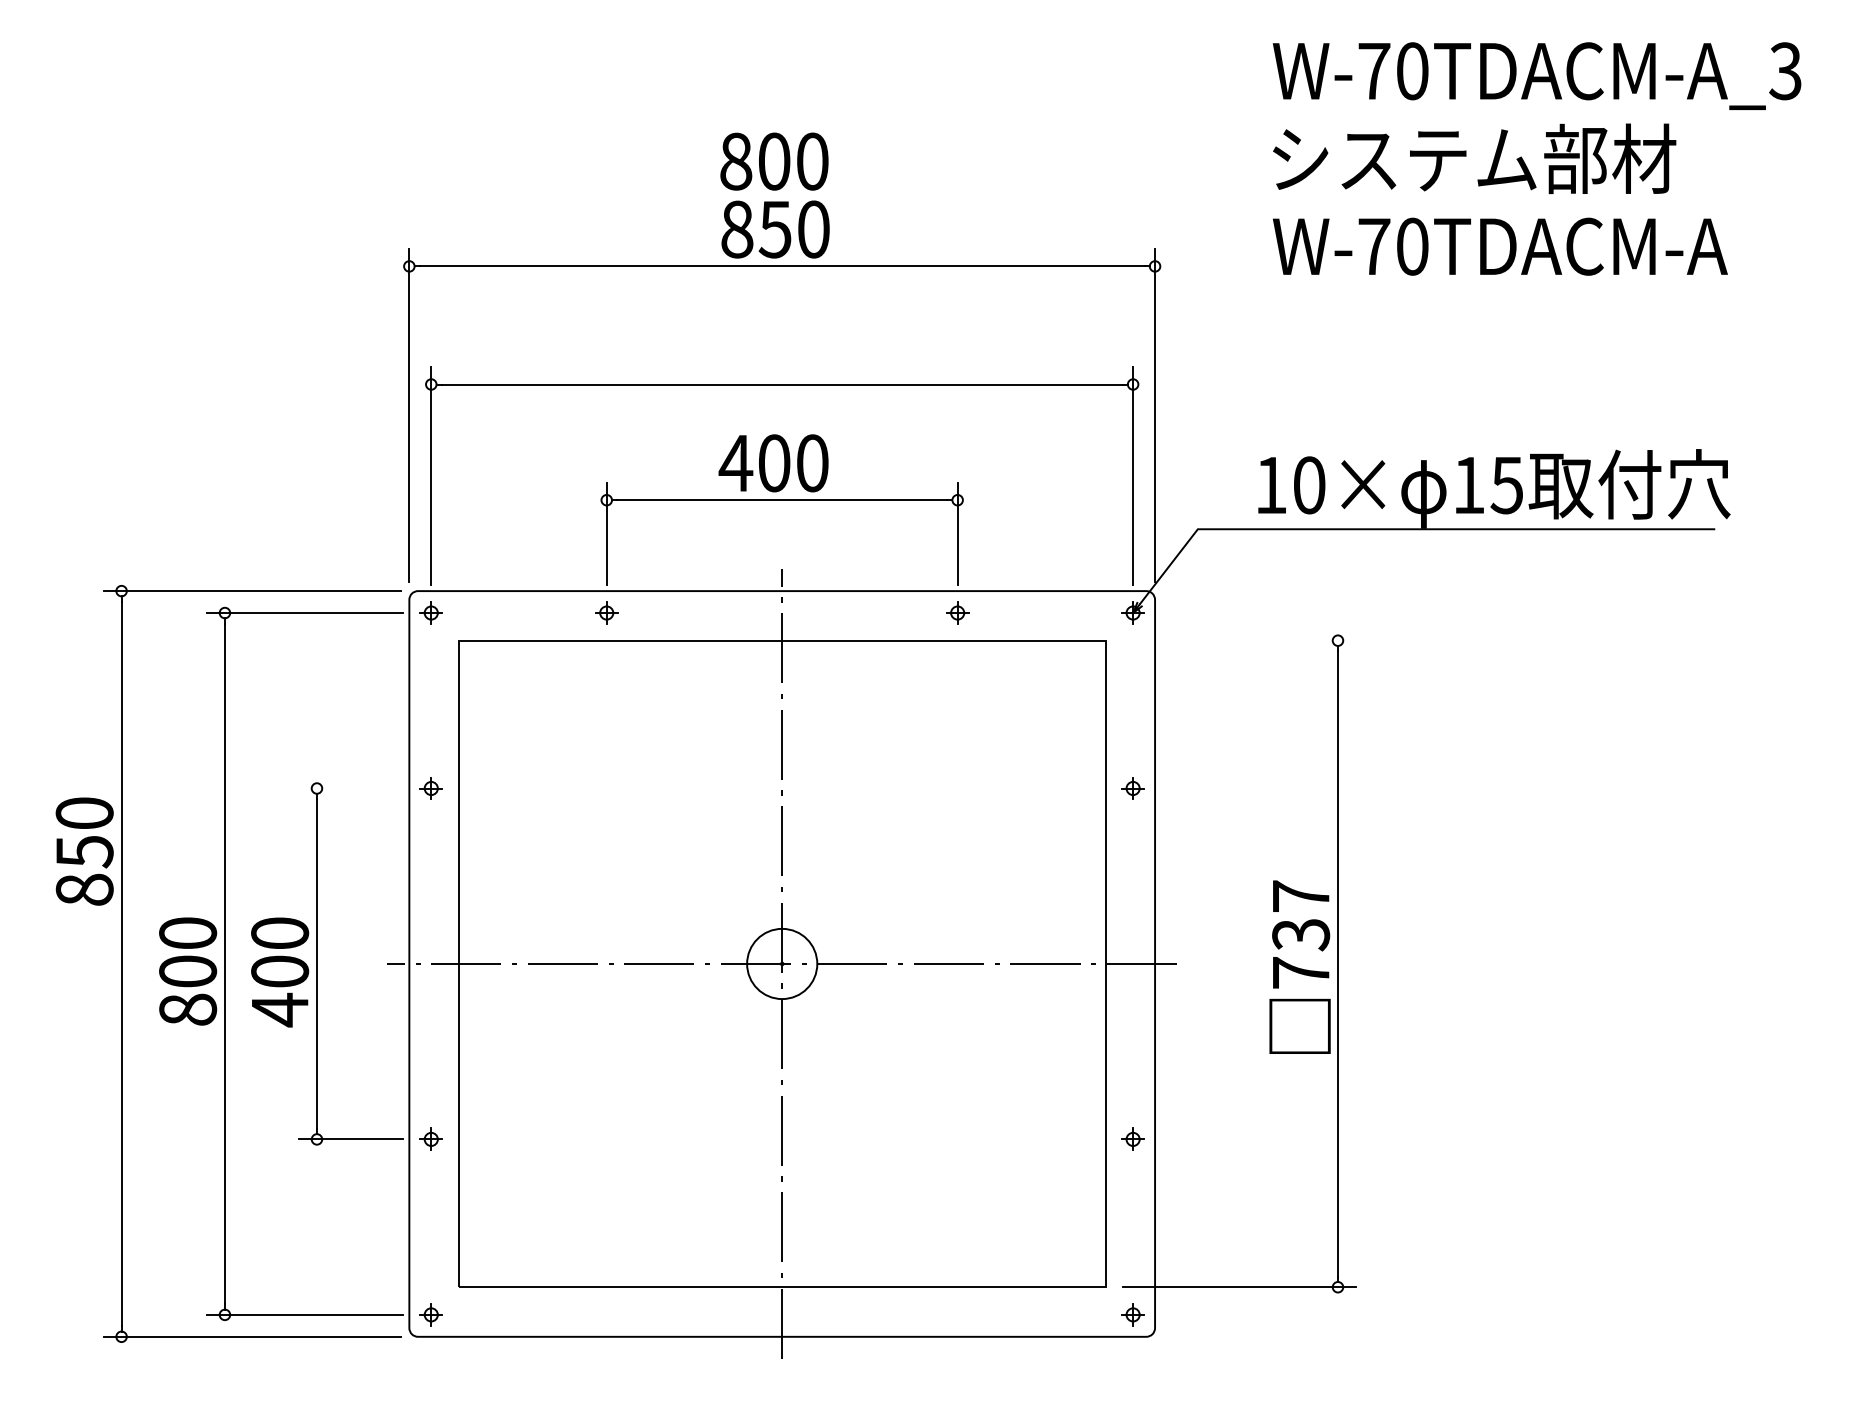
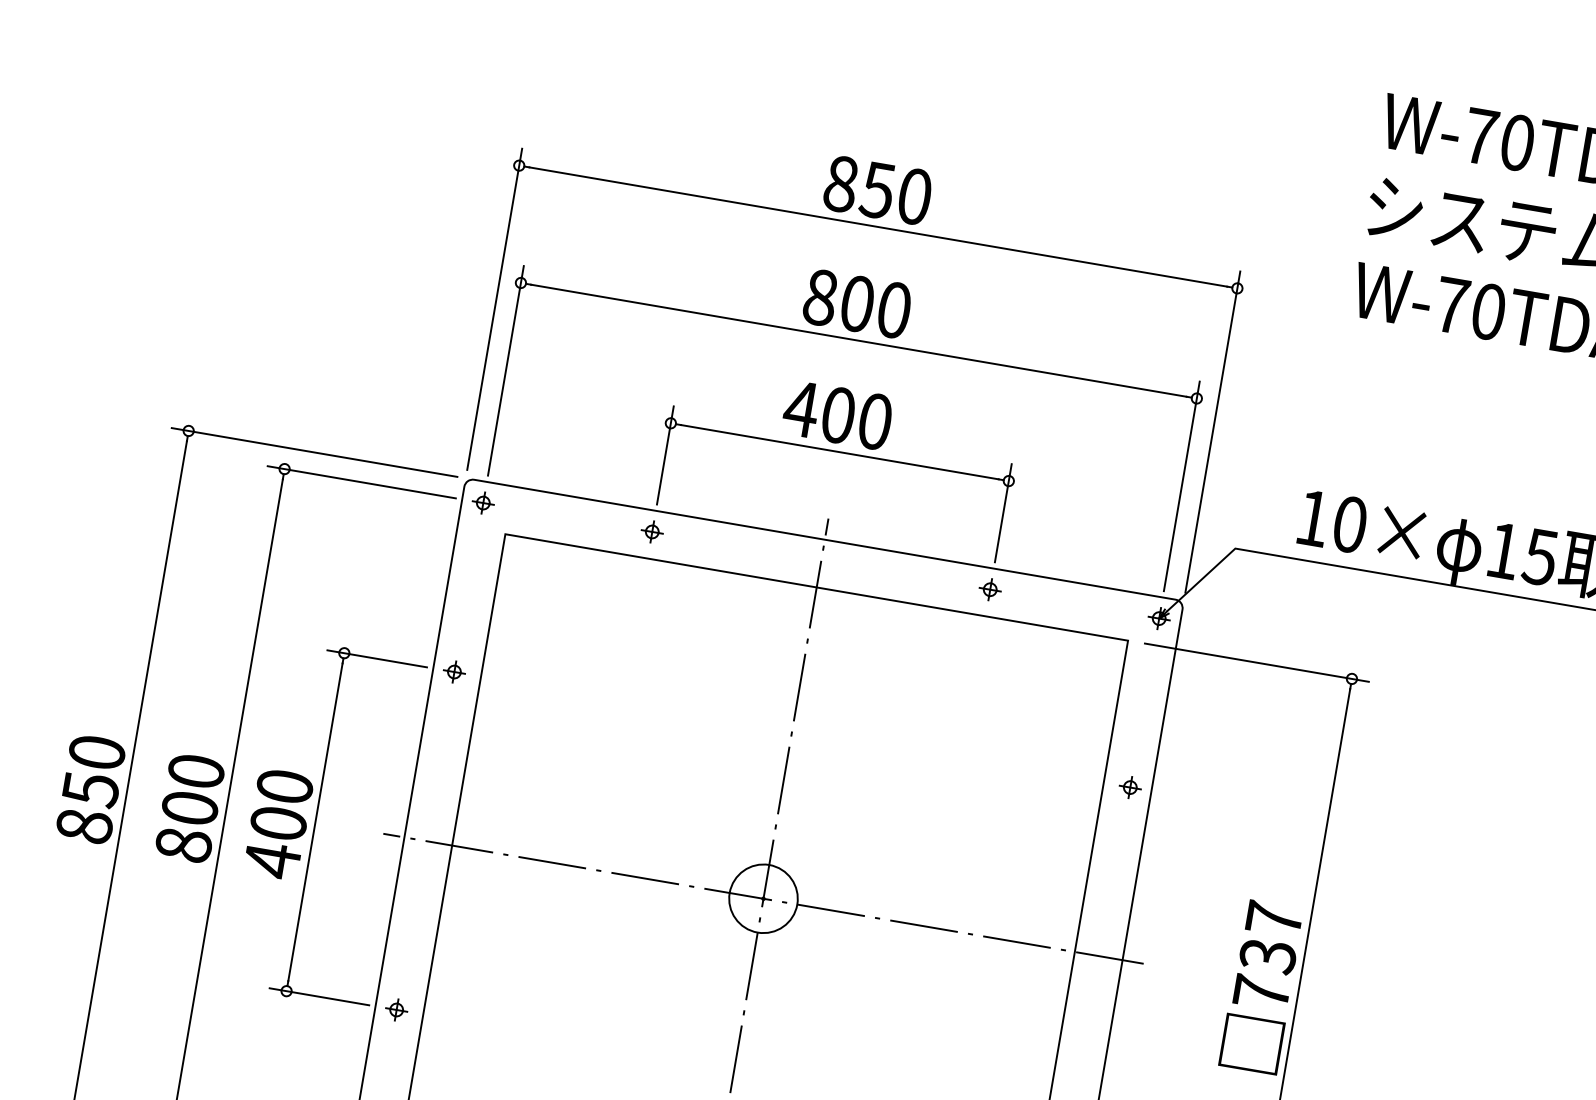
text: (774, 161) -> (857, 303), moved
line: (1239, 640) -> (1257, 662), added
line: (350, 788) -> (376, 658), added
text: (84, 851) -> (90, 789), moved

